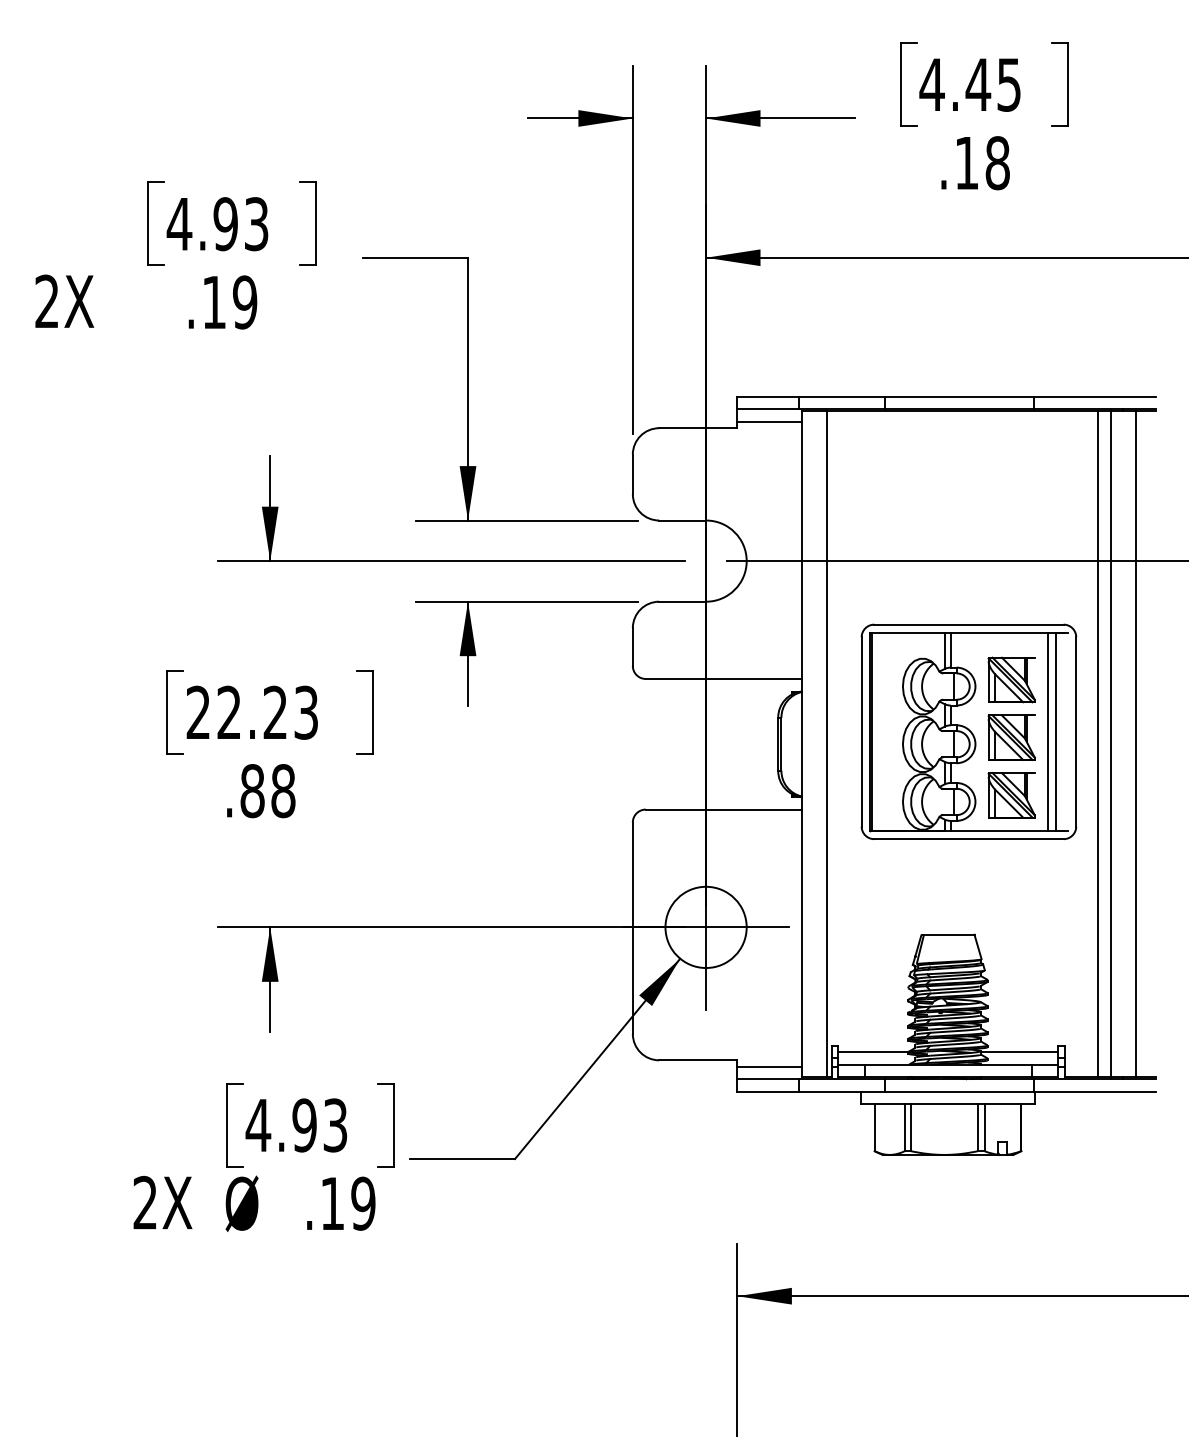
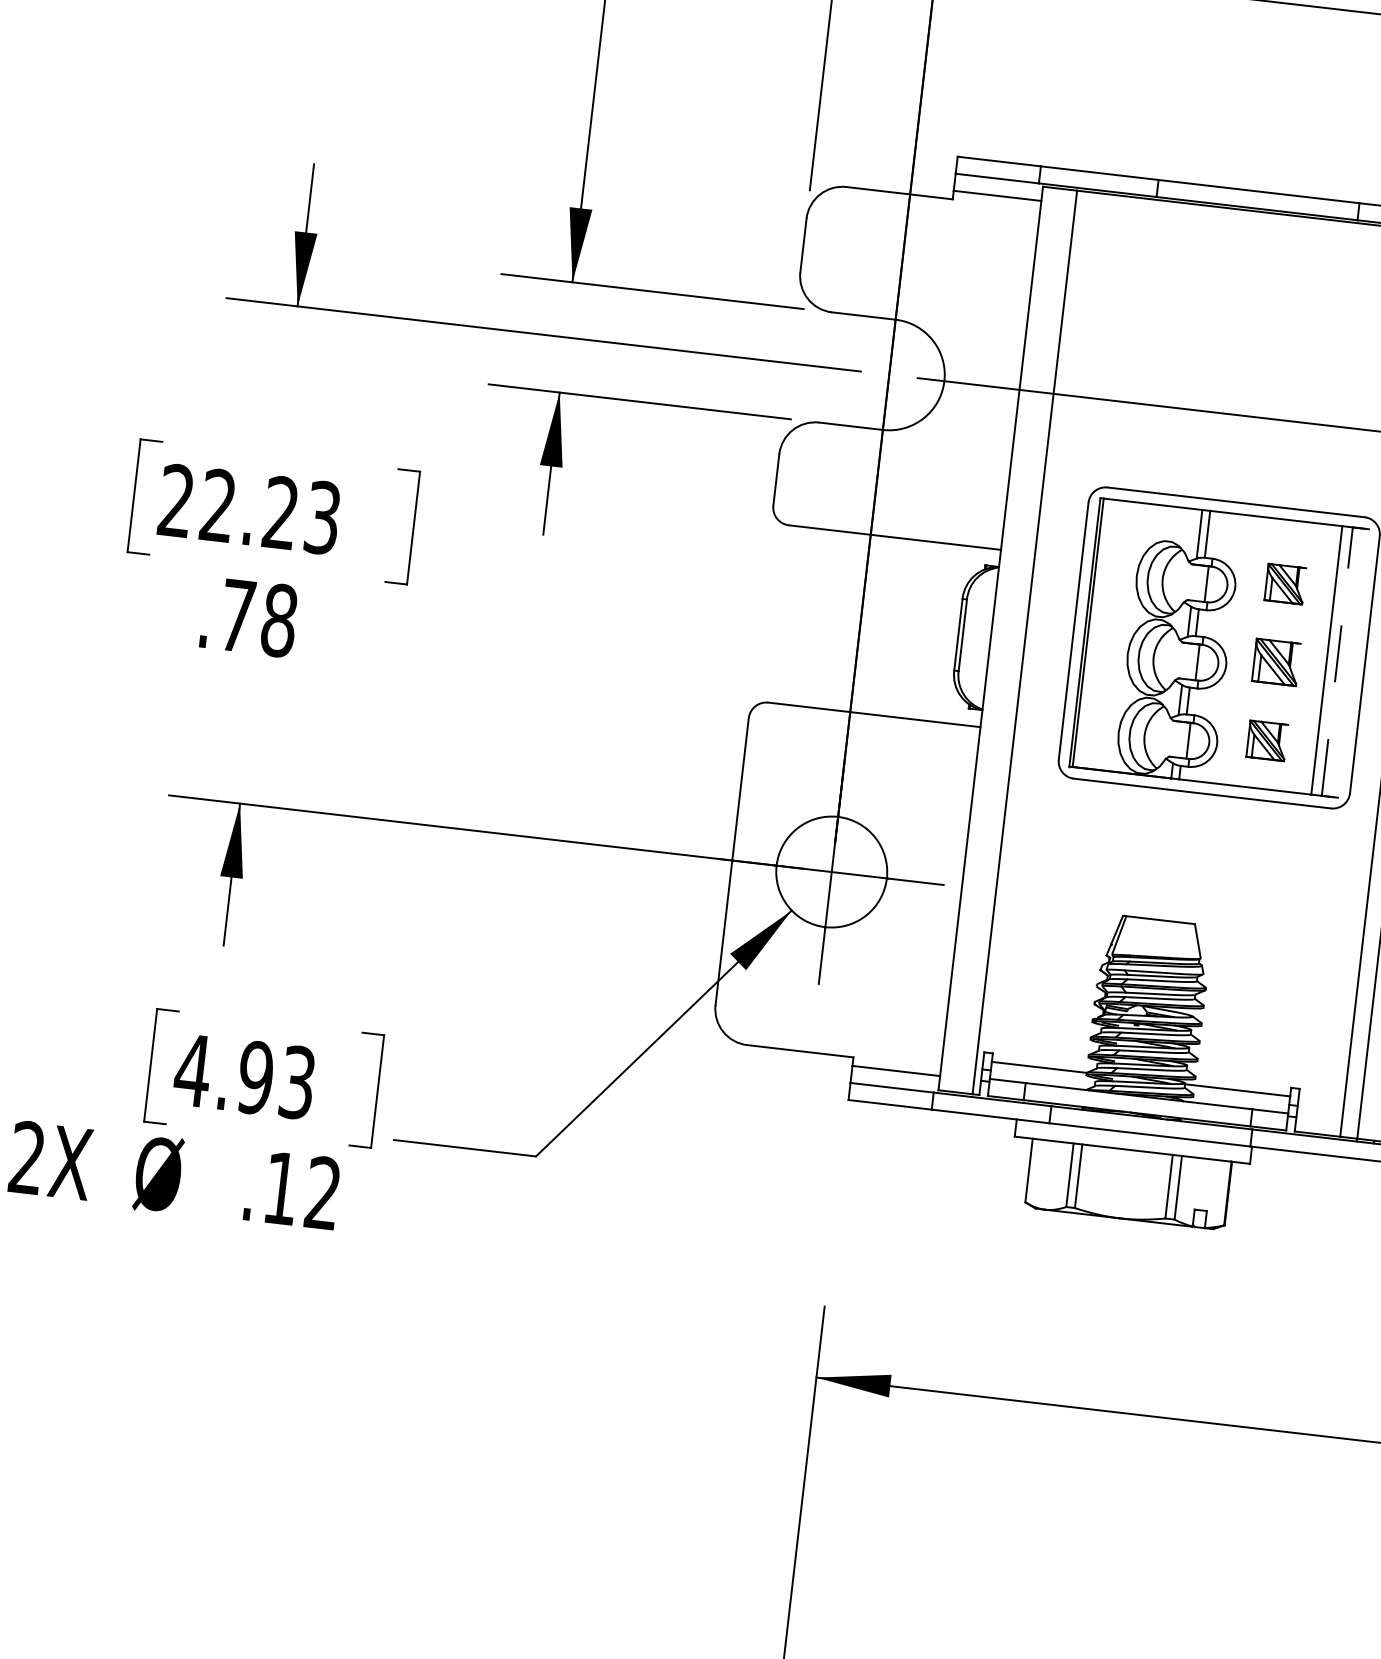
part: (1011, 679) -> (1285, 583), size x0.6
line: (1055, 731) -> (1336, 660), solid -> dashed
part: (1011, 737) -> (1276, 662), size x0.7
text: (252, 791) -> (237, 616), .88 -> .78
part: (1011, 795) -> (1267, 740), size x0.6
text: (363, 1203) -> (323, 1193), .19 -> .12

